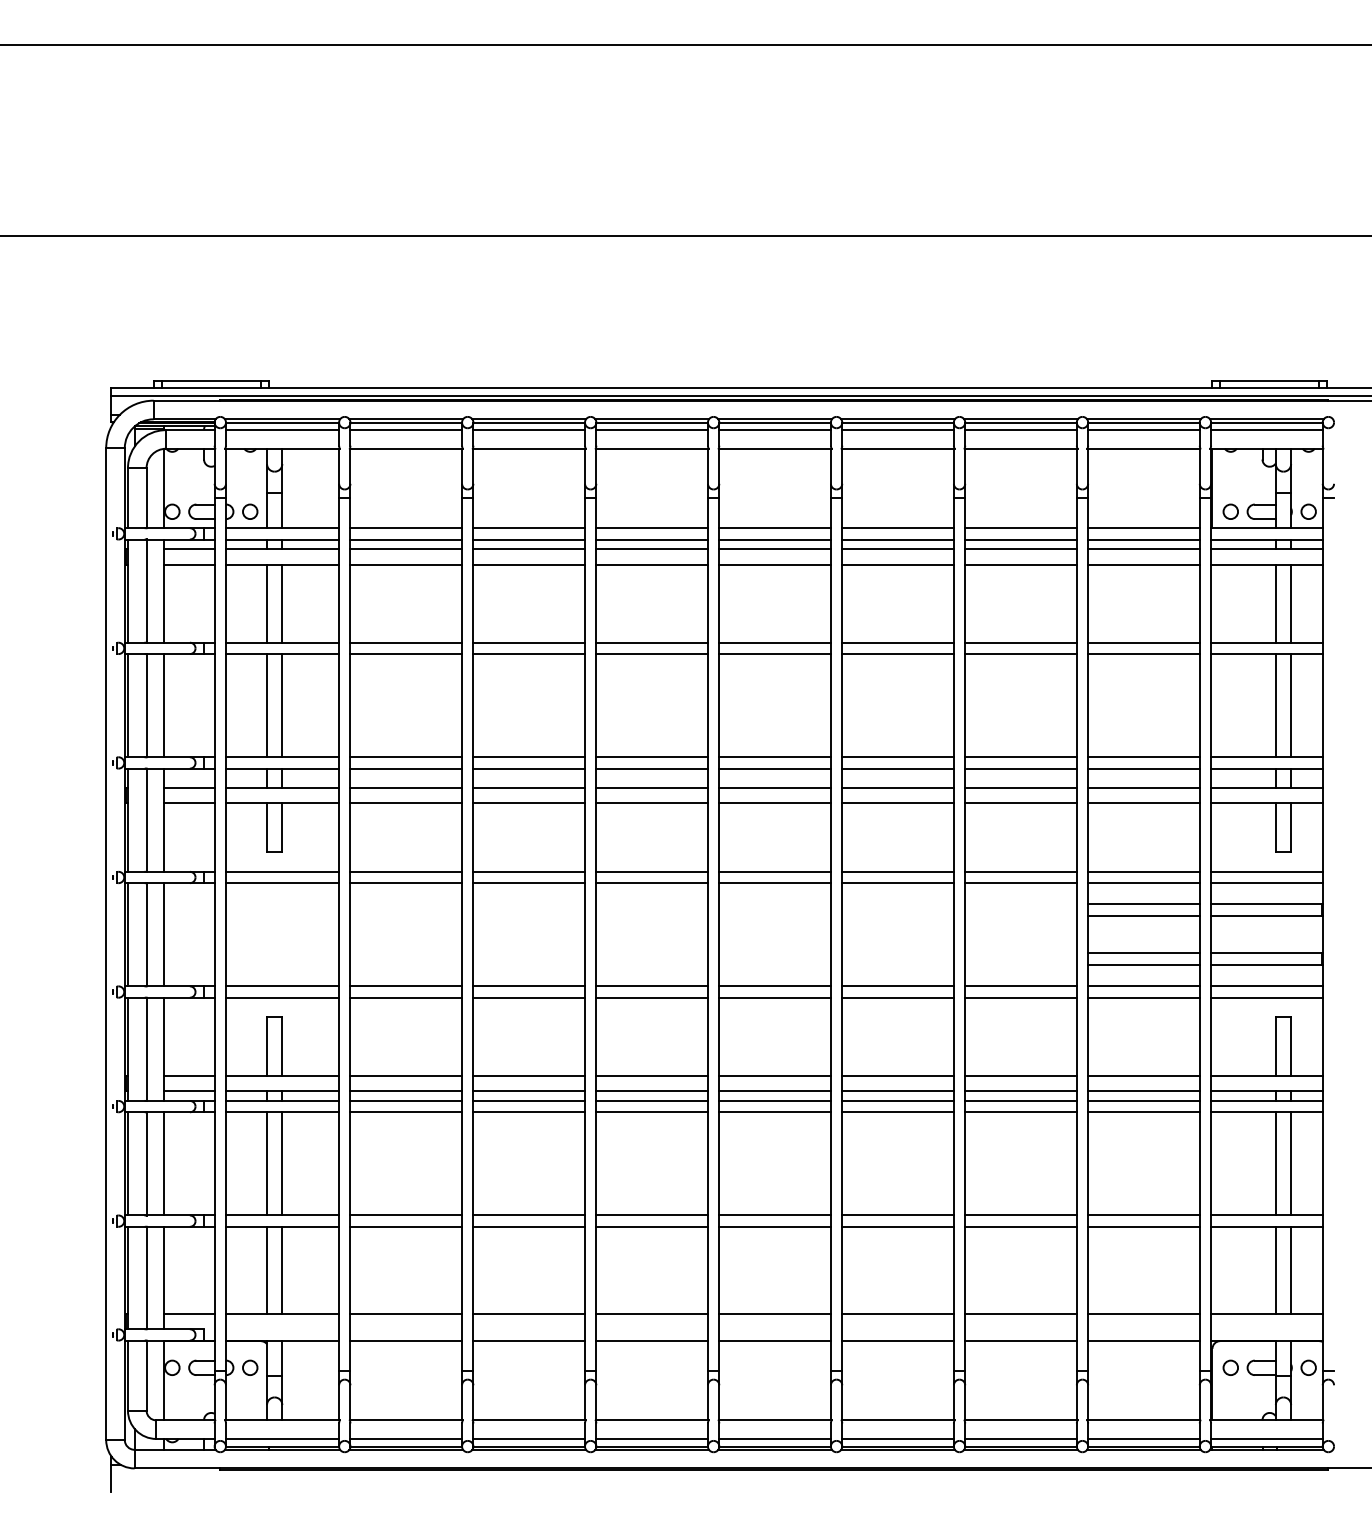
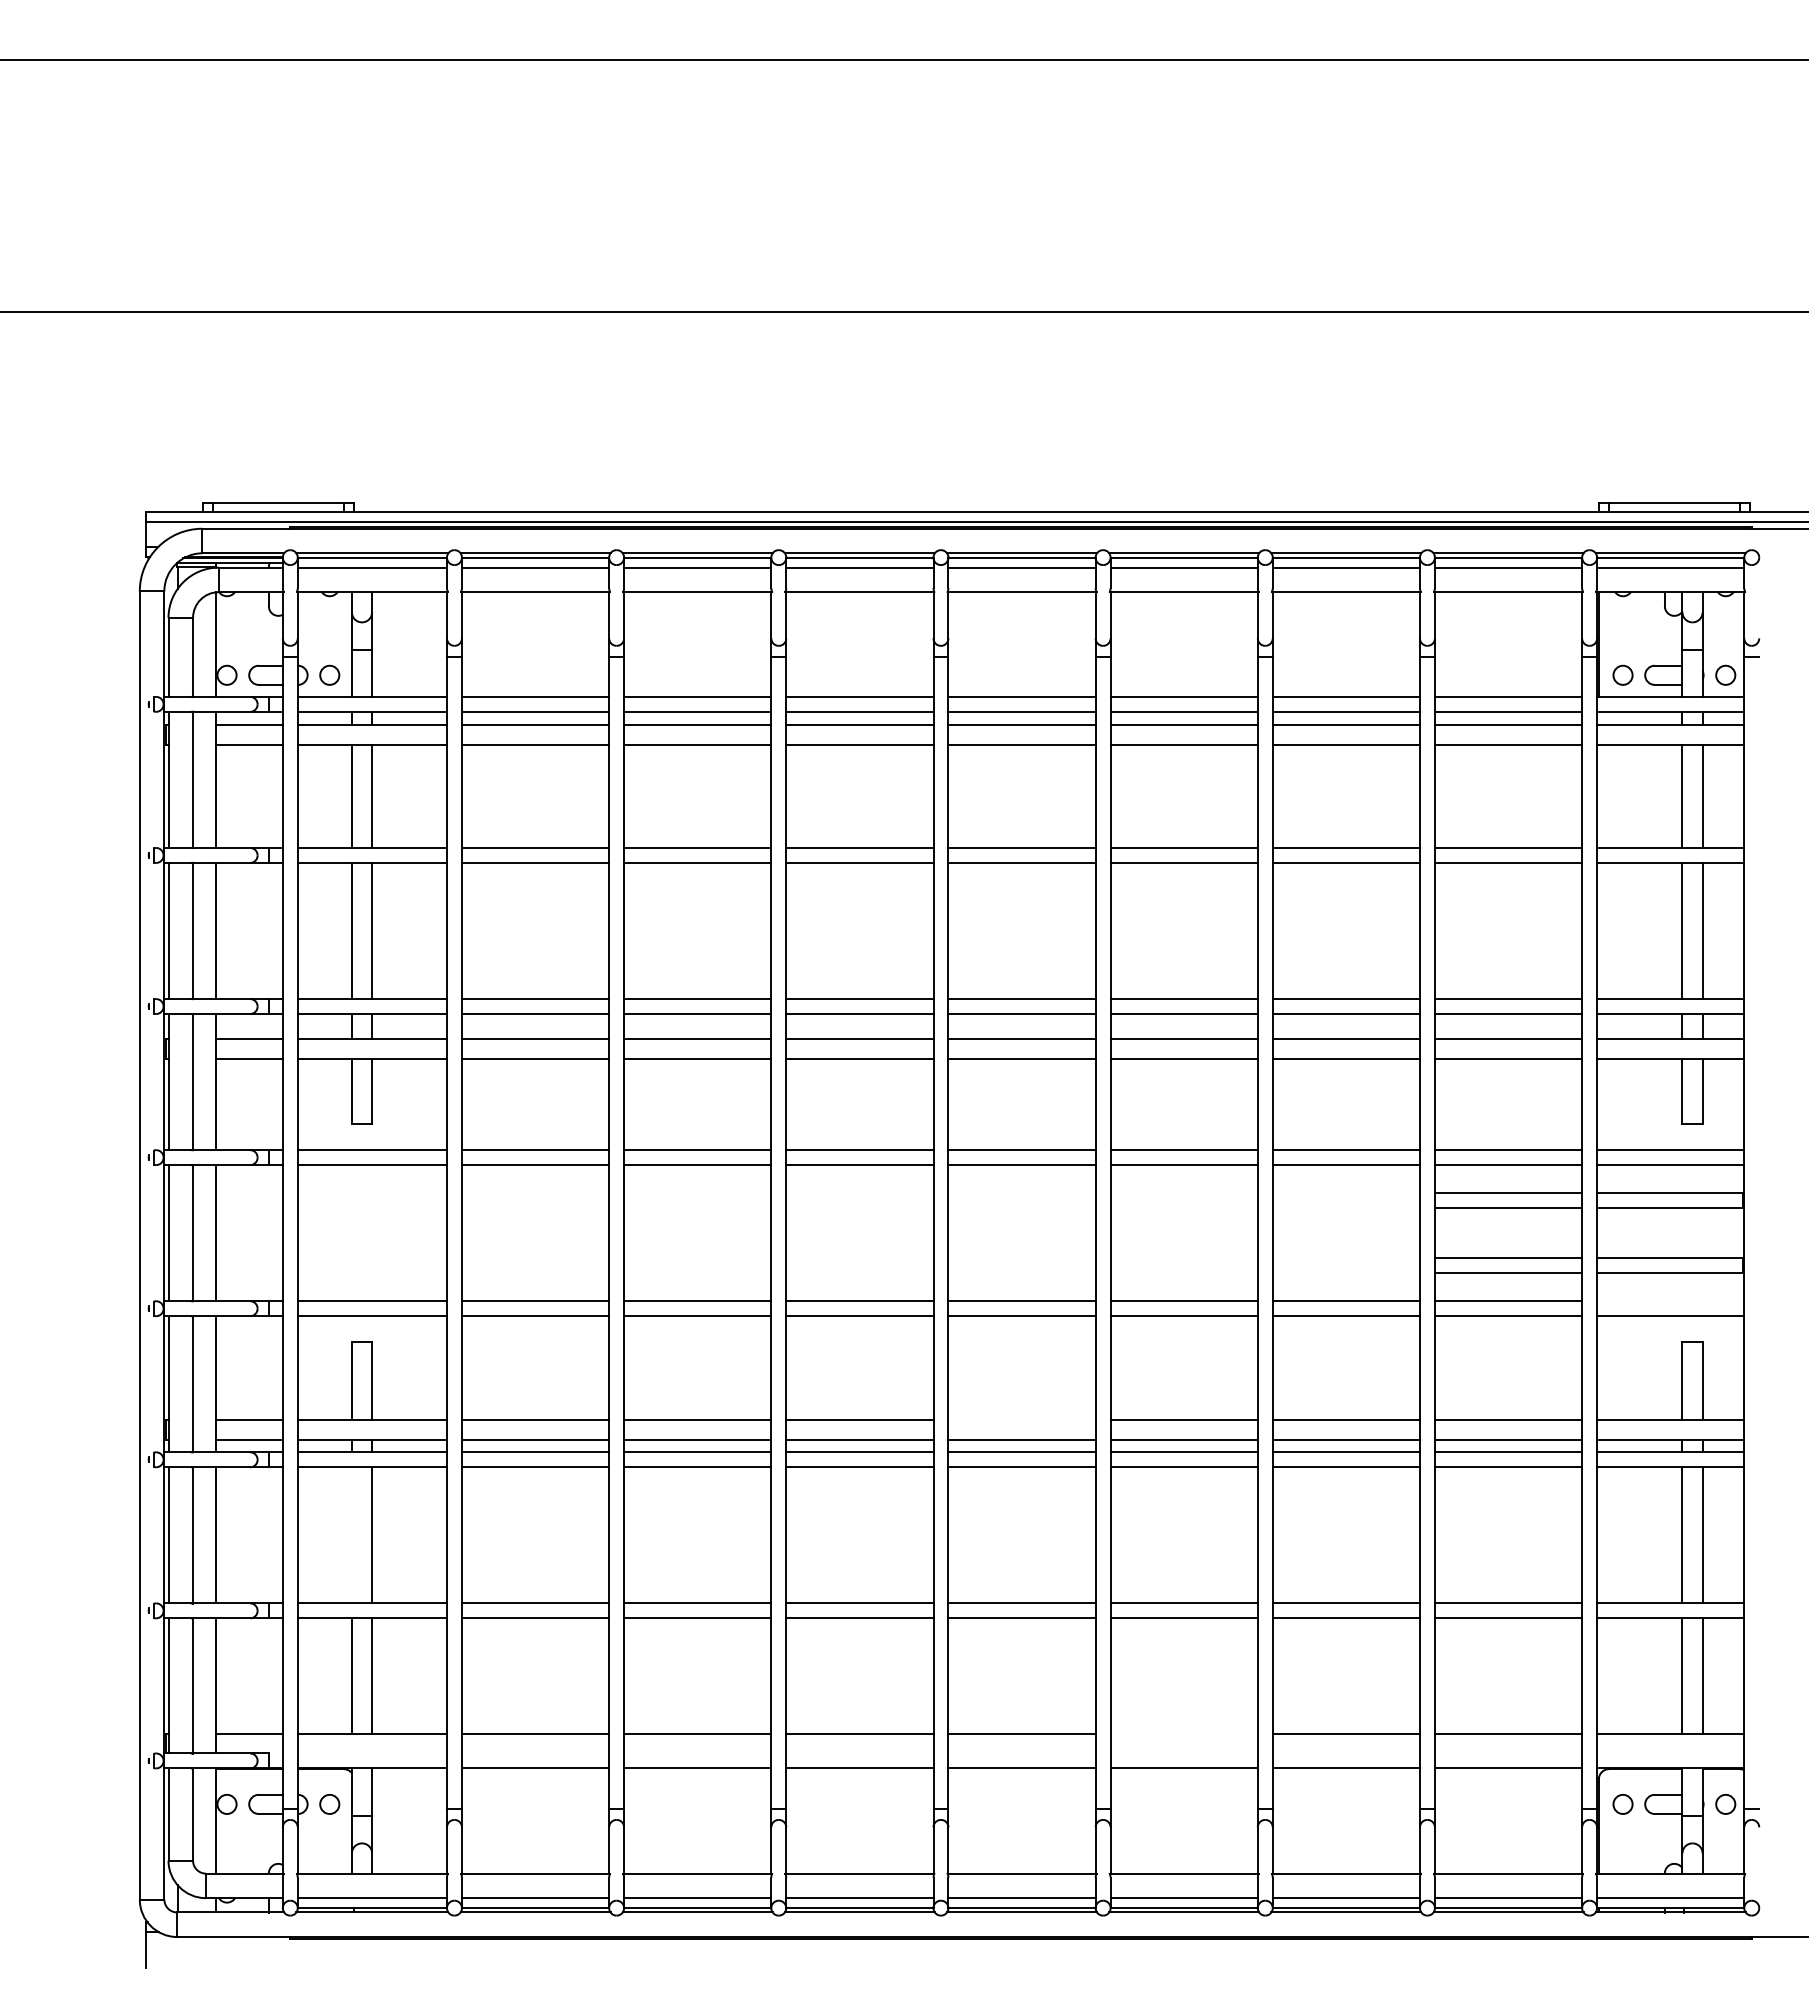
line: (1266, 986) -> (1670, 1301), removed
line: (774, 1076) -> (1021, 1419), removed
line: (266, 1163) -> (351, 1535), removed
line: (897, 1314) -> (1183, 1733), removed

